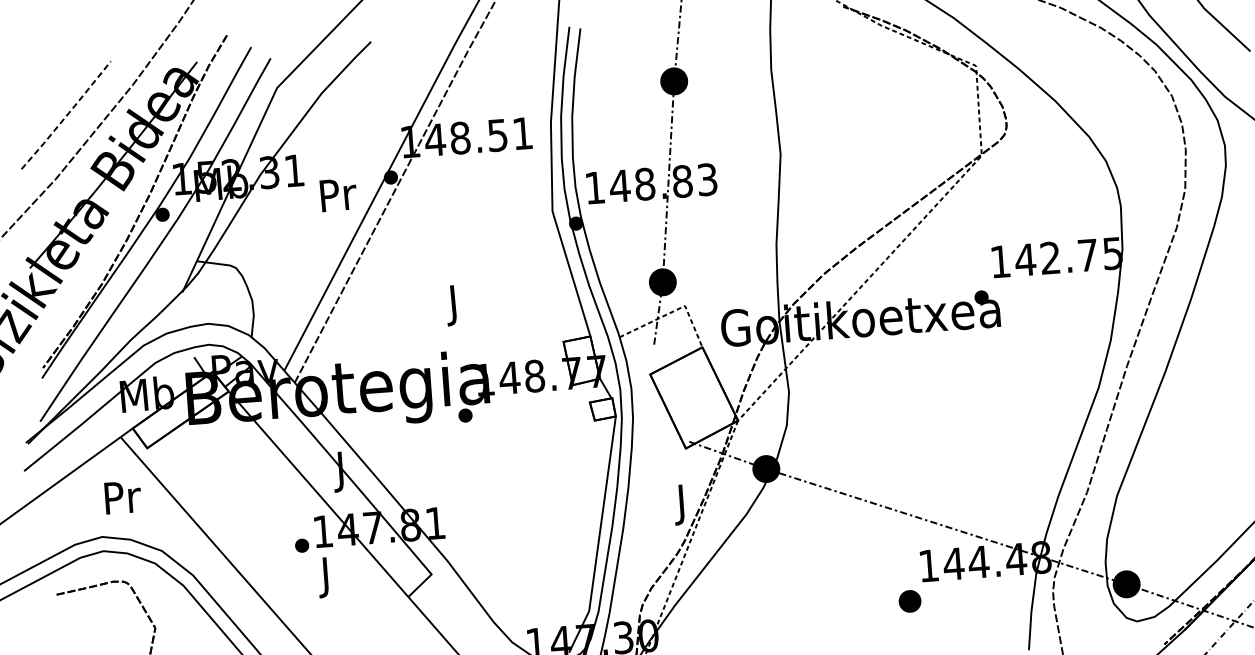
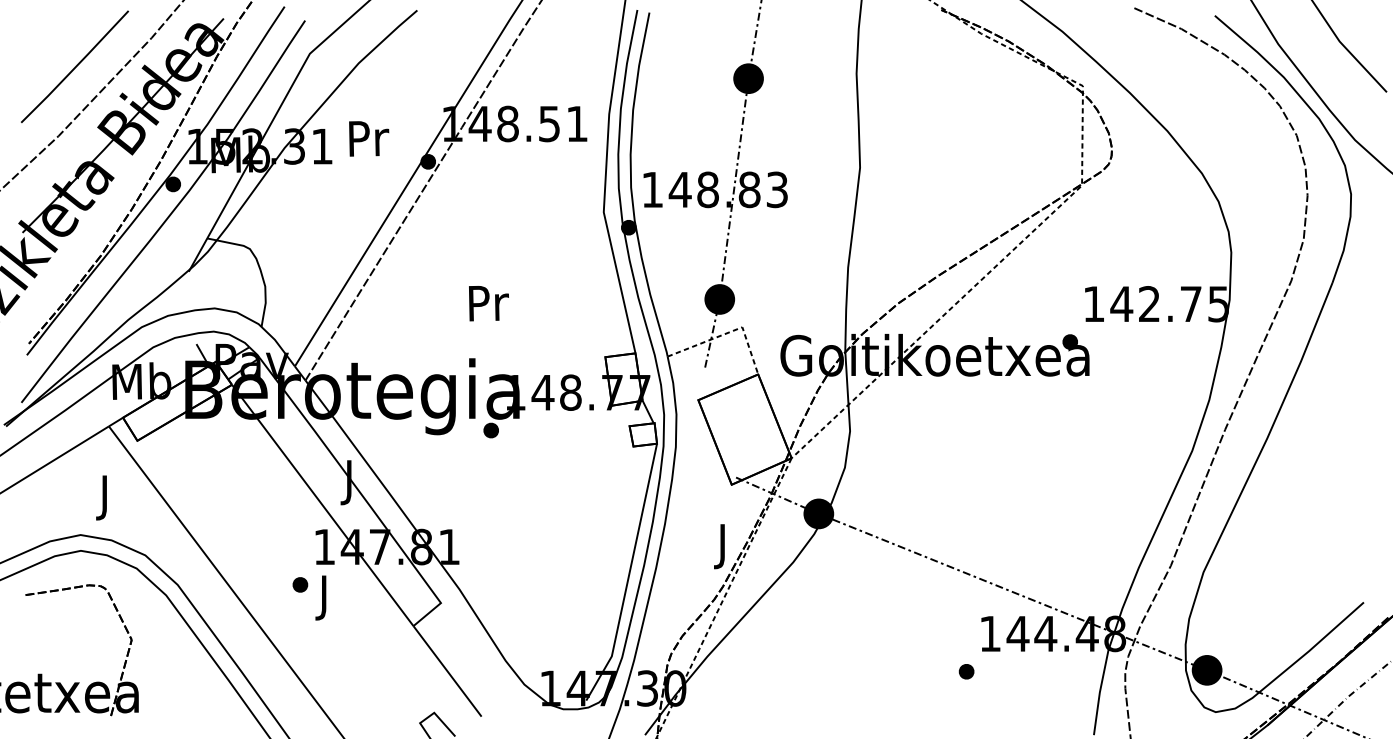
line: (66, 115) -> (75, 67), dashed -> solid
text: (338, 194) -> (369, 138), moved
text: (454, 304) -> (488, 307), J -> Pr
text: (123, 501) -> (106, 497), Pr -> J
part: (302, 545) -> (300, 584), moved
part: (909, 601) -> (966, 671), size x0.62

